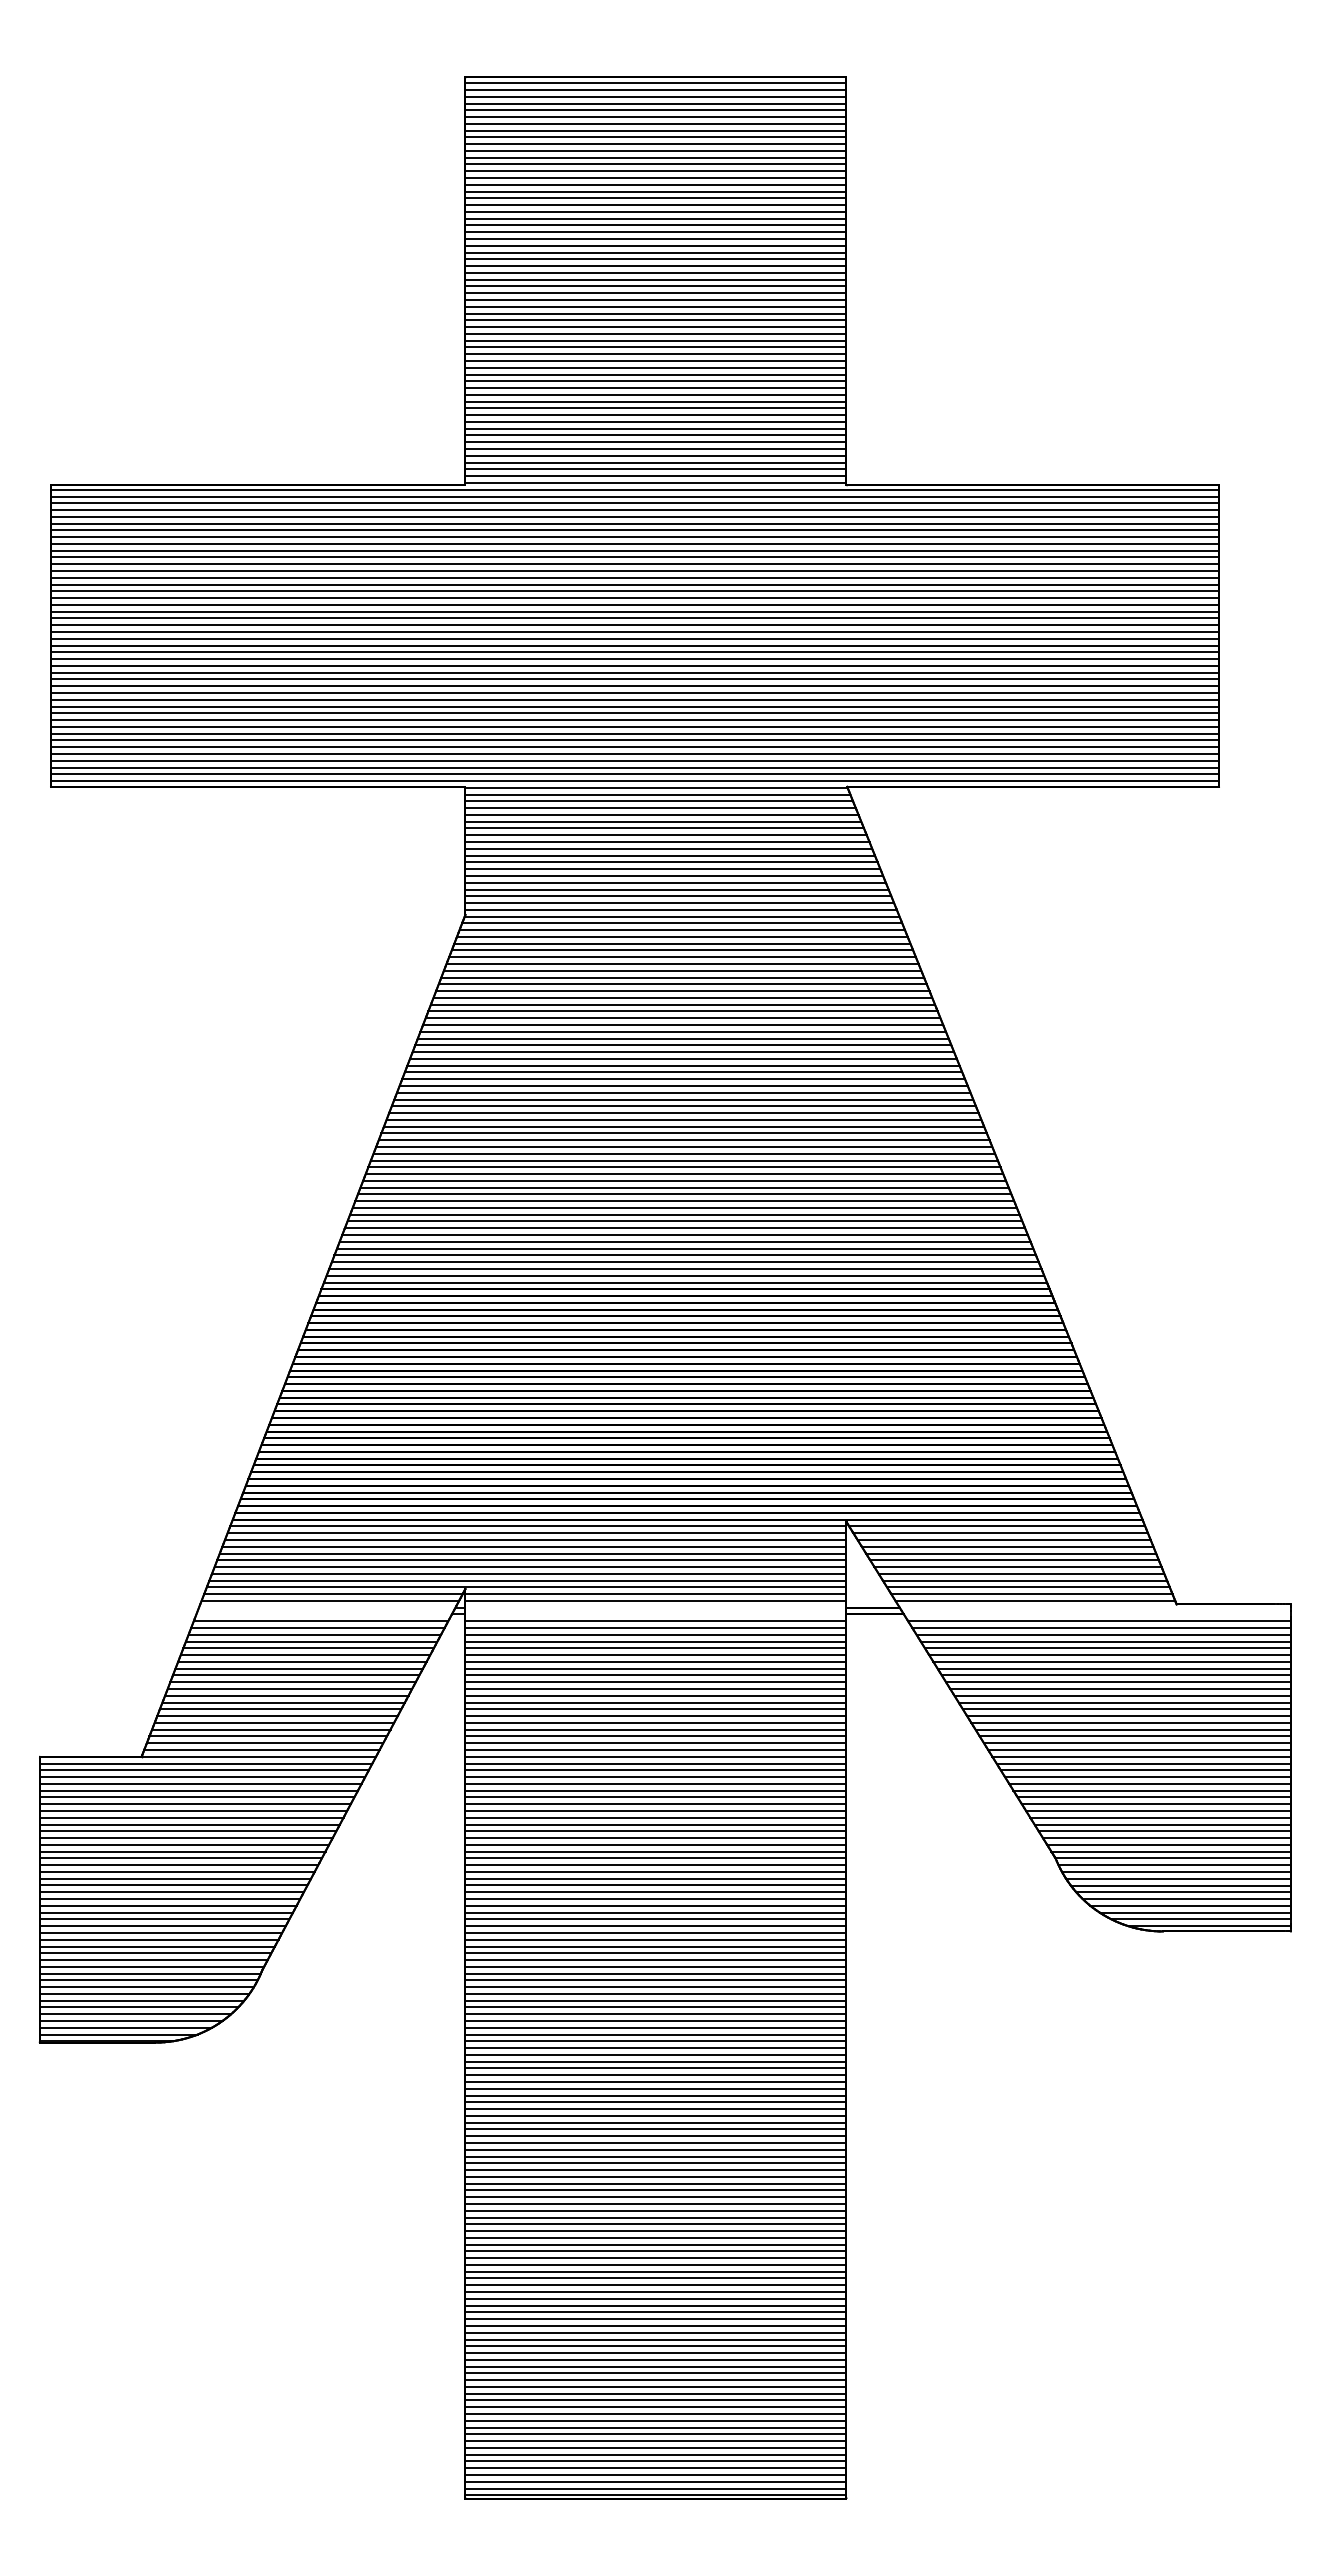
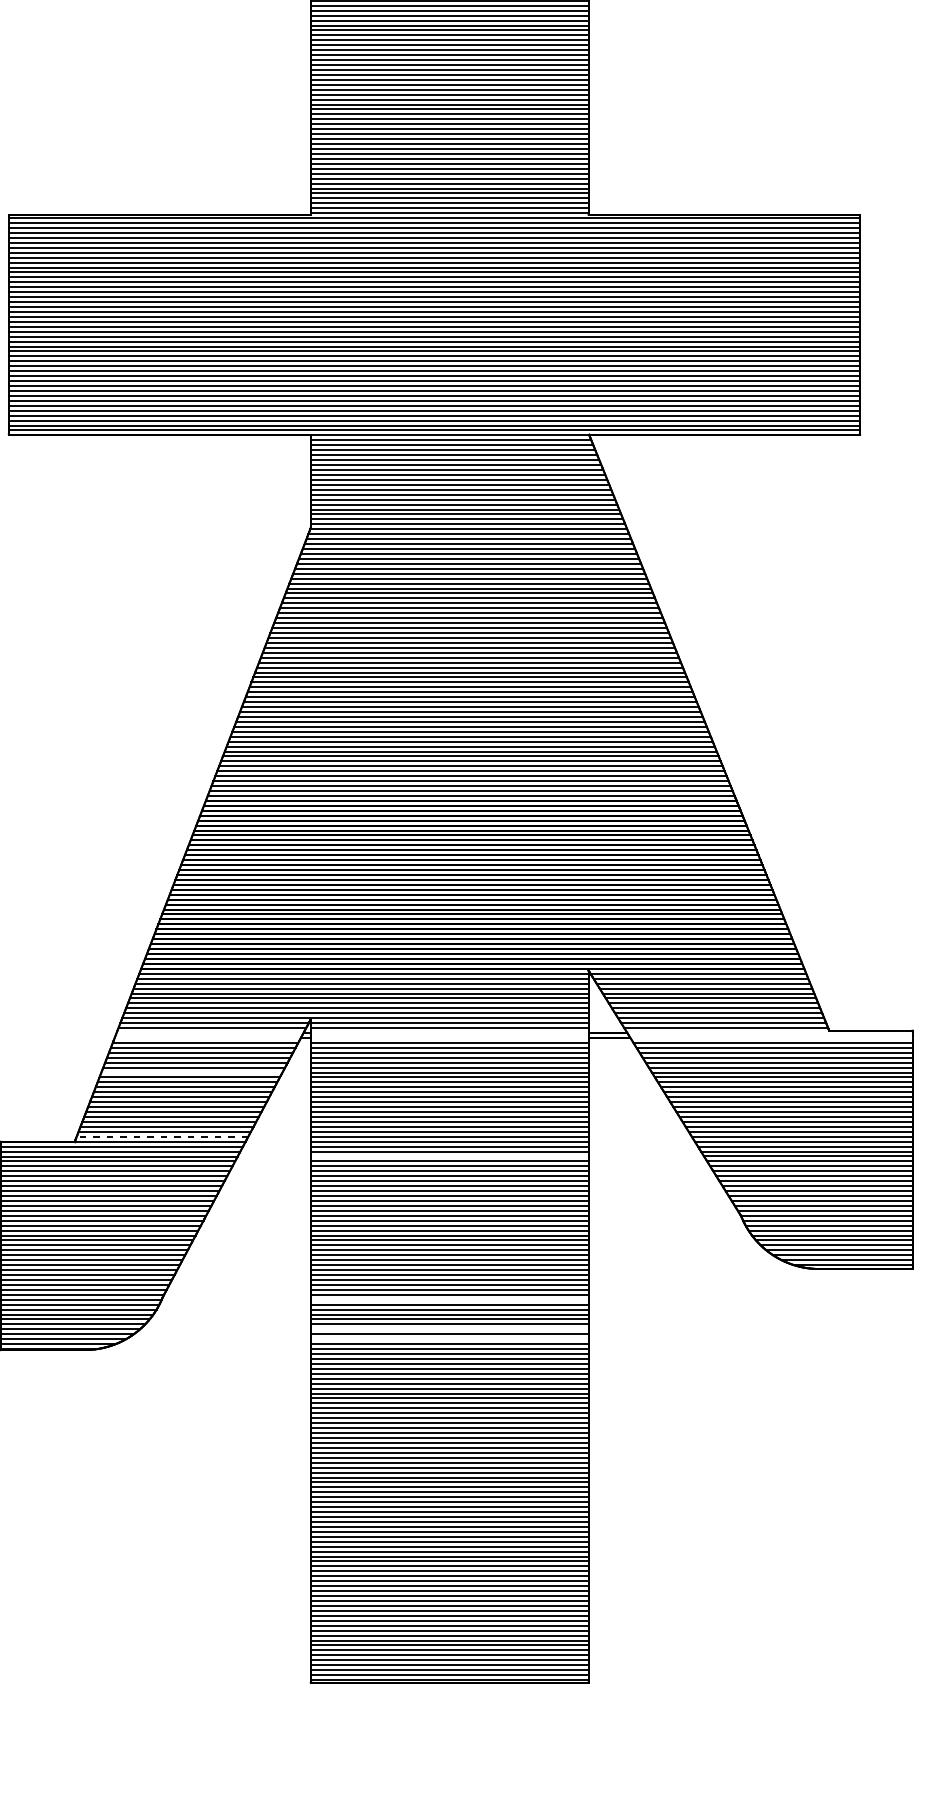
line: (302, 1661) -> (192, 1072), removed
line: (261, 1750) -> (162, 1137), solid -> dashed
line: (655, 1777) -> (449, 1156), removed
line: (655, 1973) -> (449, 1299), removed
line: (655, 2014) -> (449, 1329), removed
line: (655, 2027) -> (449, 1339), removed

